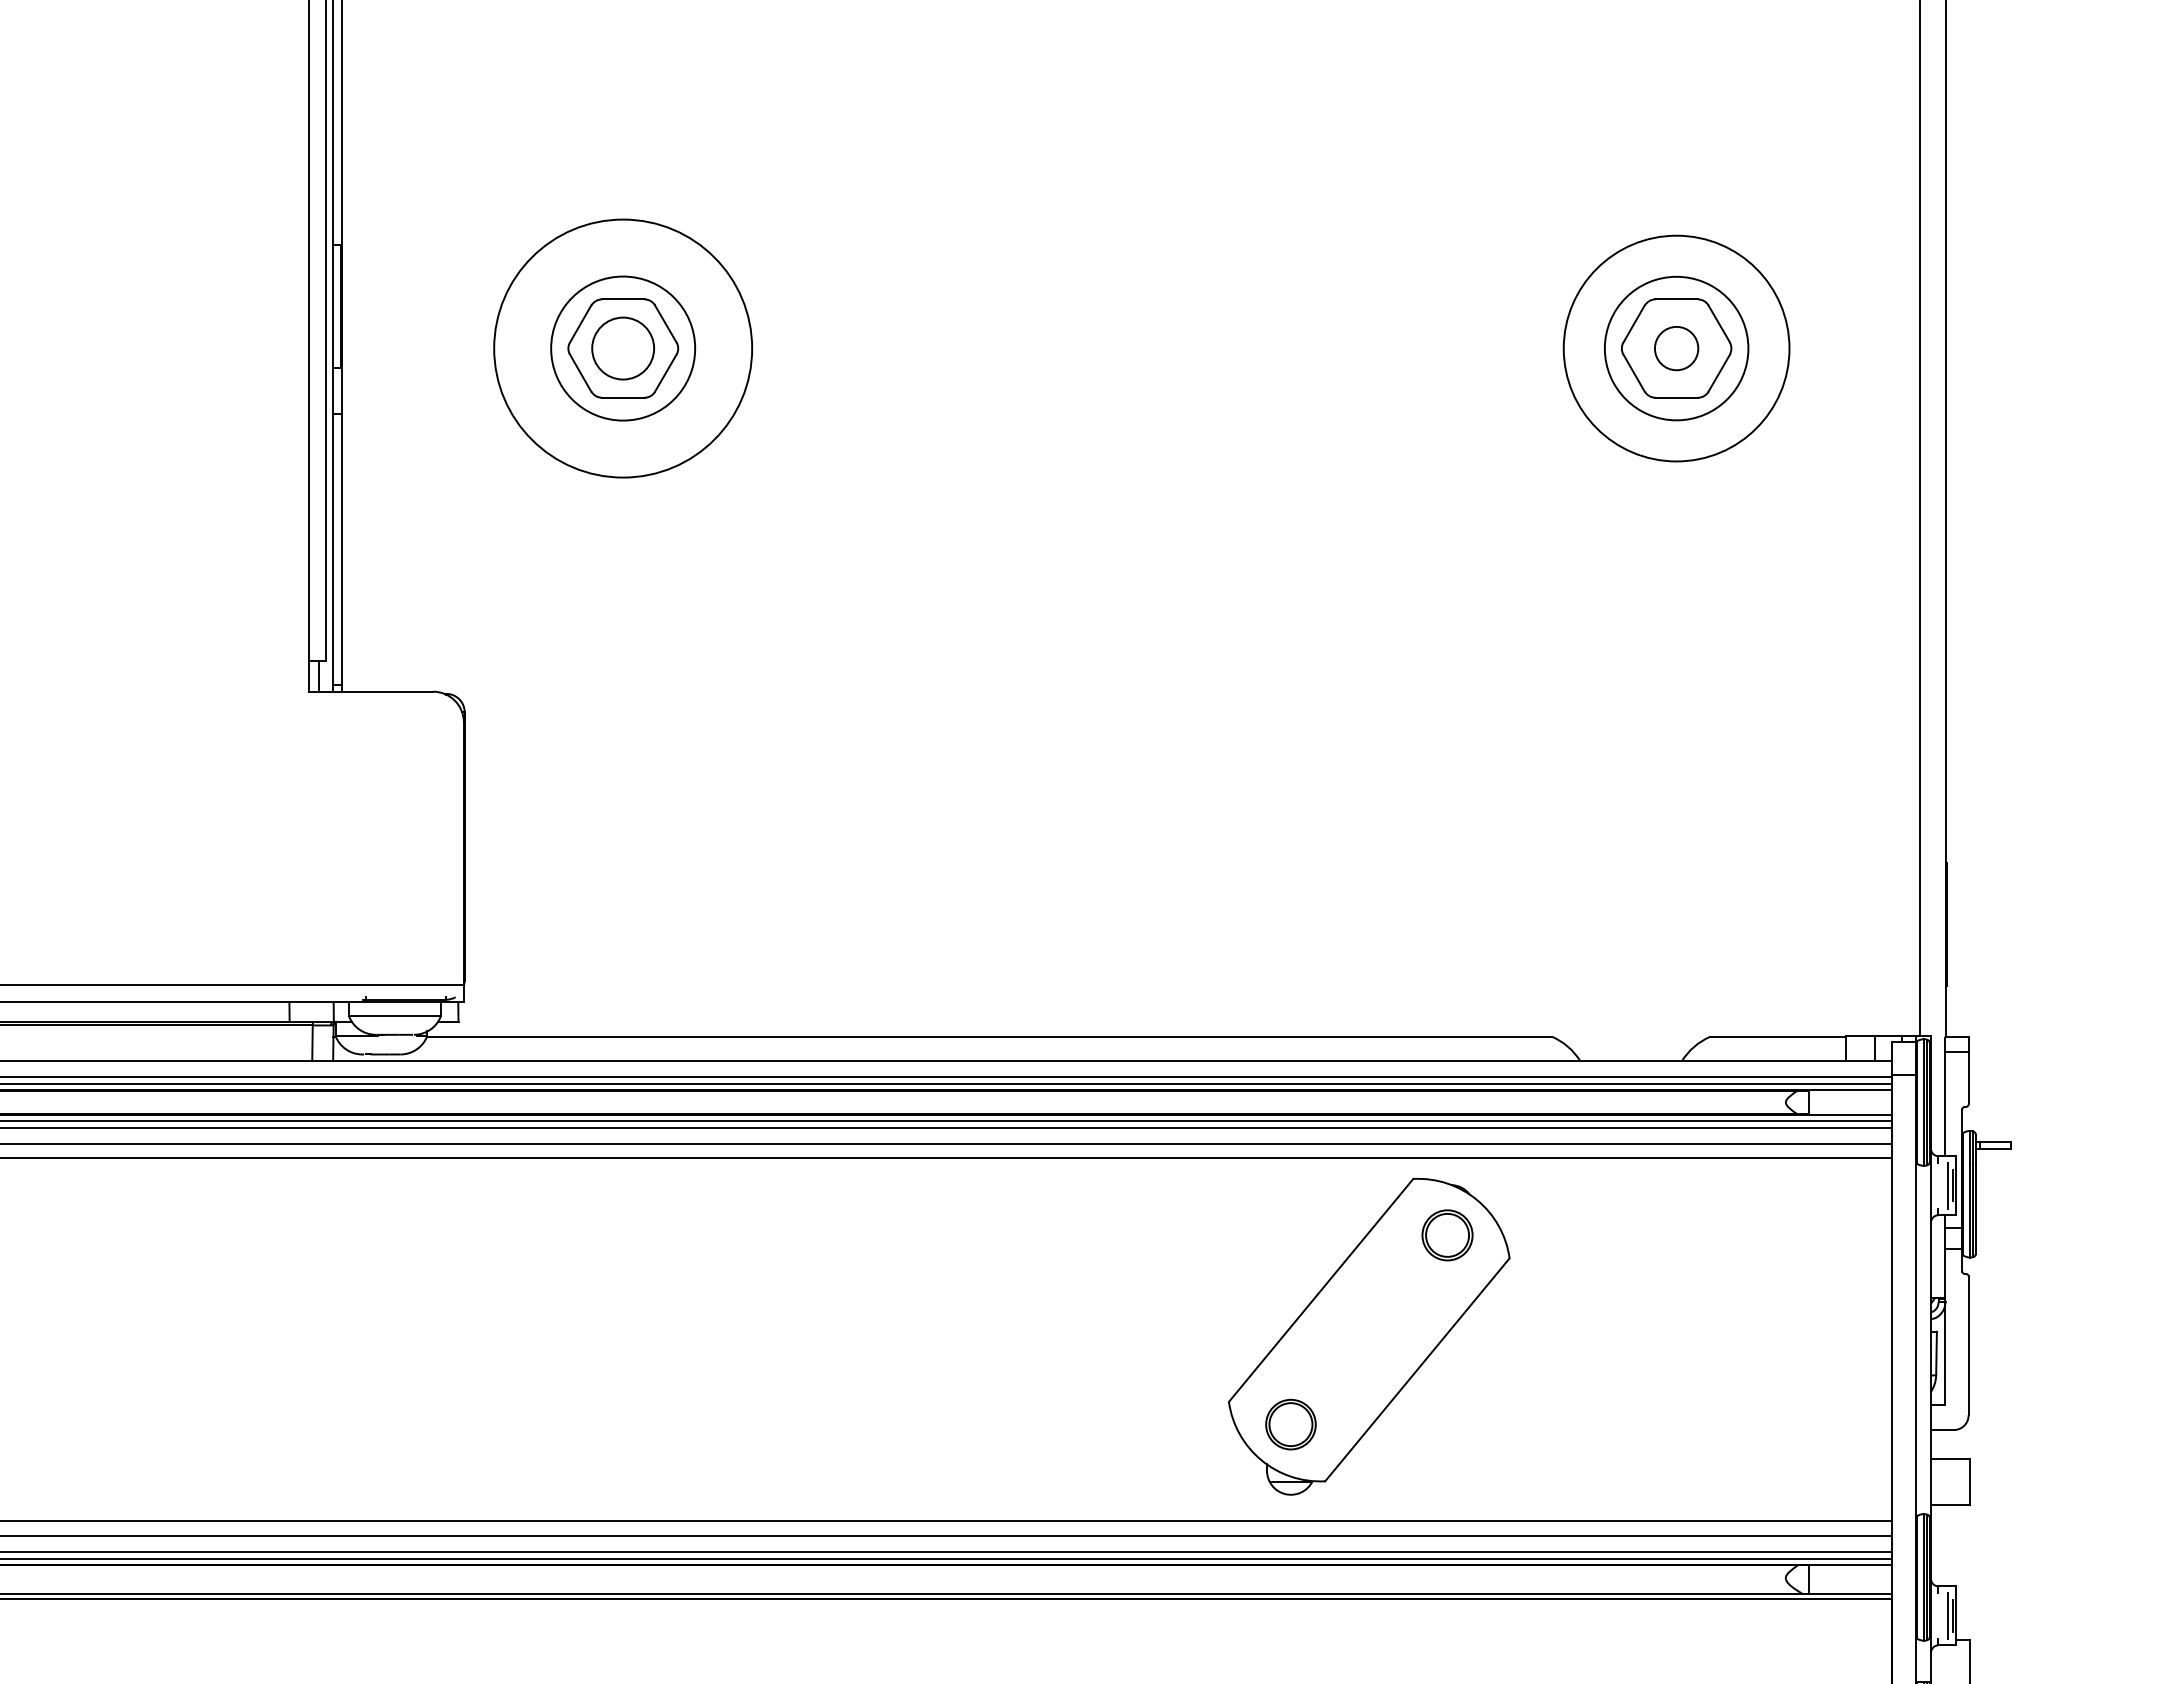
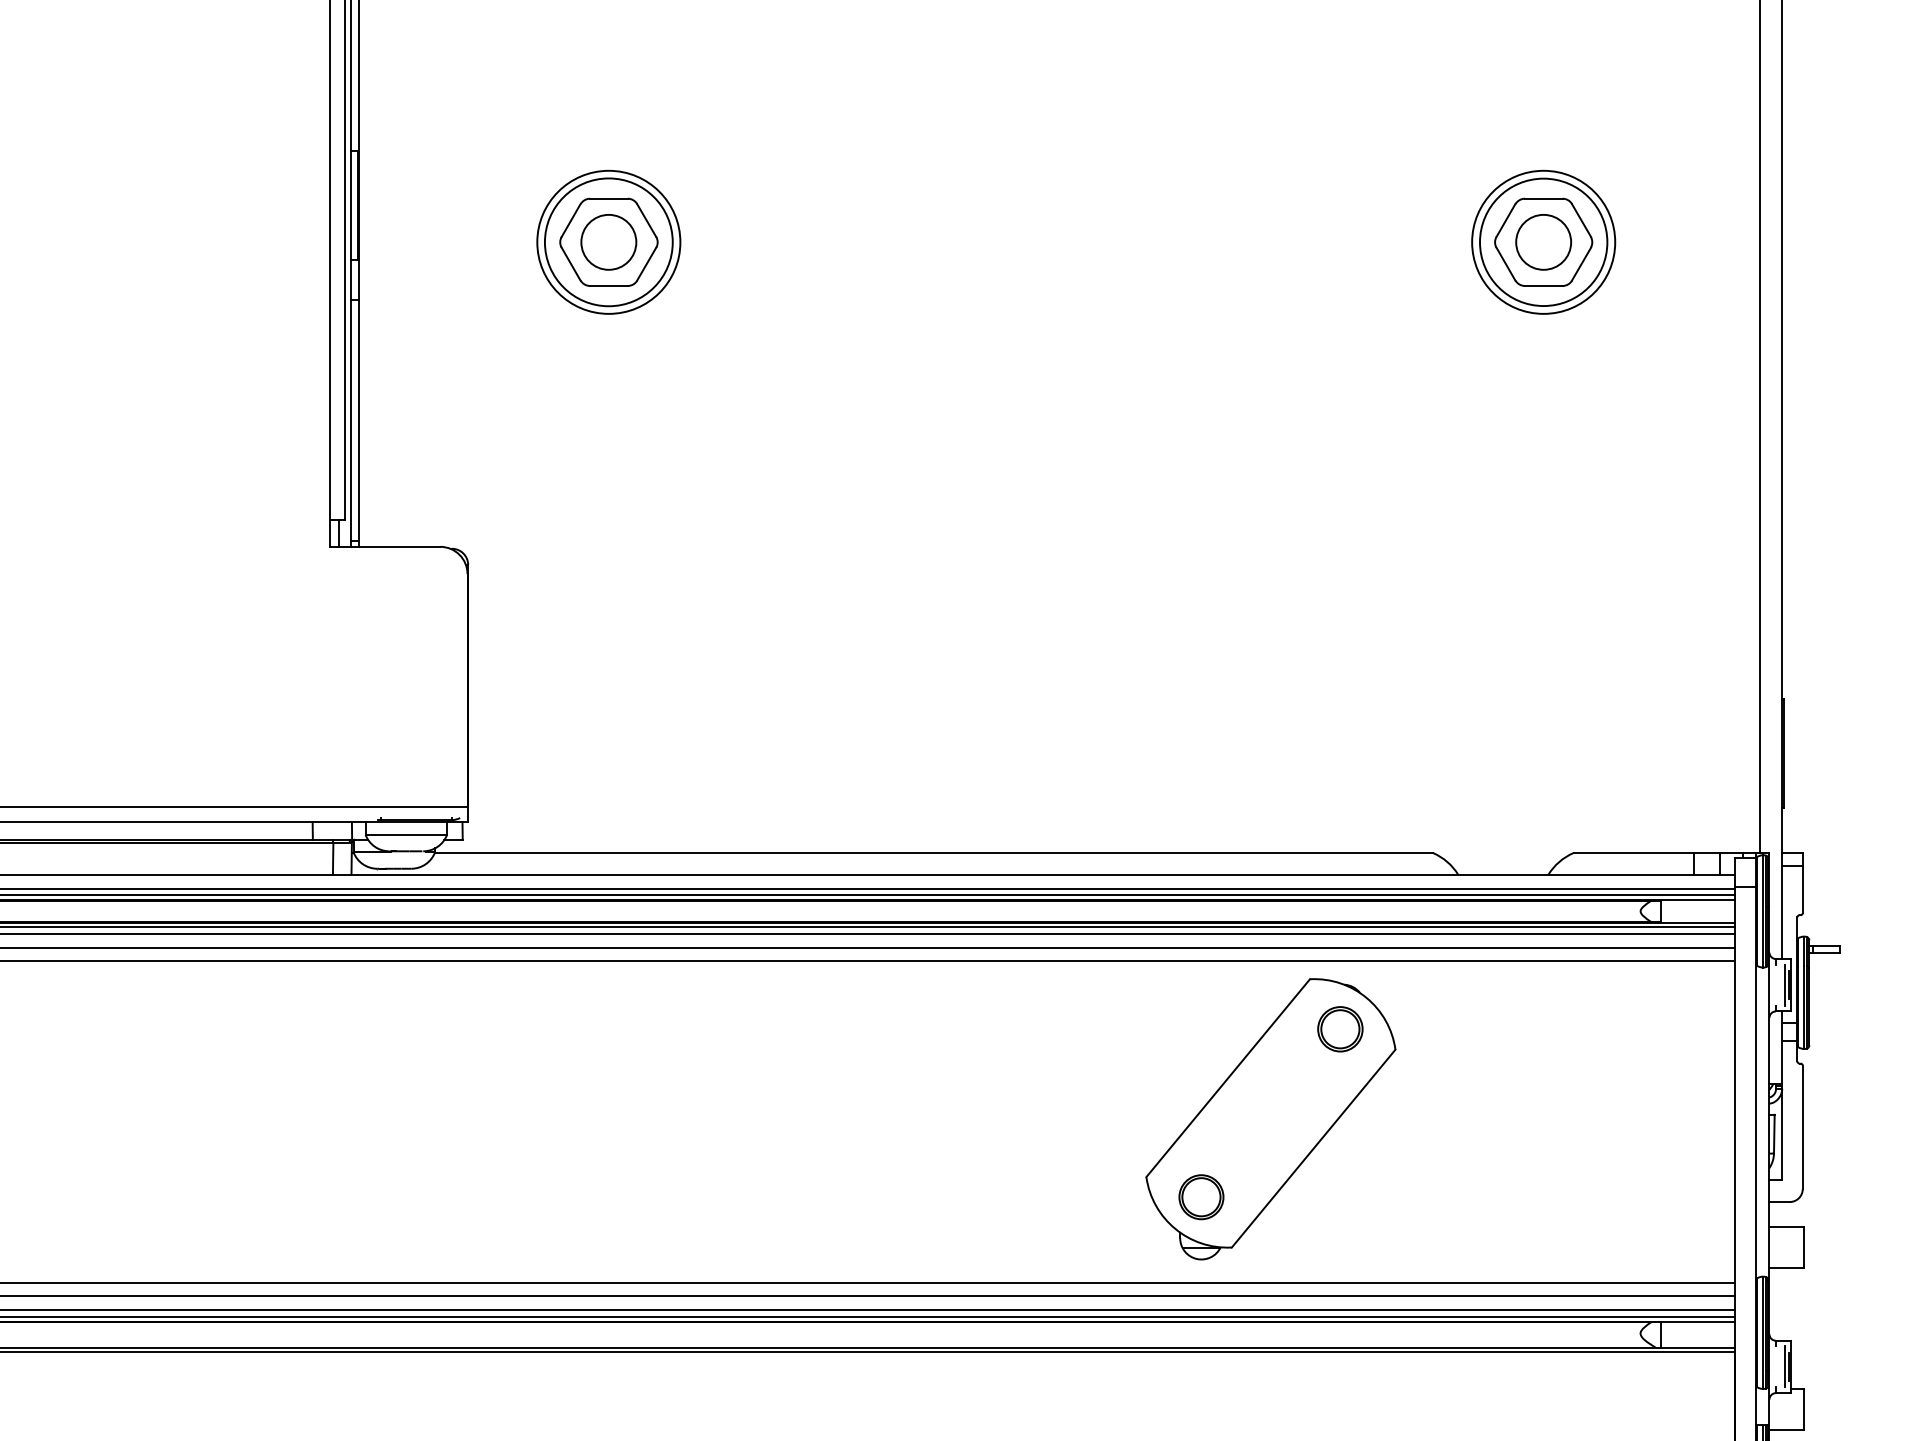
circle: (622, 348) -> (608, 242), size x0.62
circle: (1676, 348) -> (1543, 242), size x0.71
circle: (1676, 348) -> (1543, 242), size x1.43

